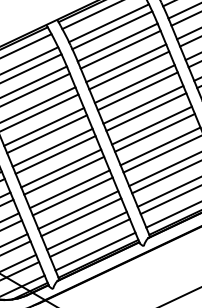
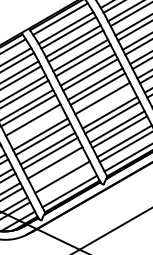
line: (153, 132) -> (104, 103), removed
line: (55, 154) -> (35, 124), removed
line: (81, 216) -> (57, 167), removed
line: (89, 238) -> (64, 182), removed

